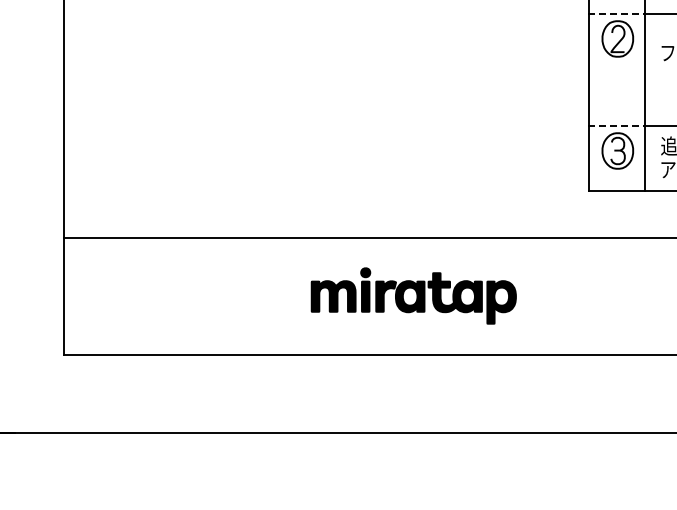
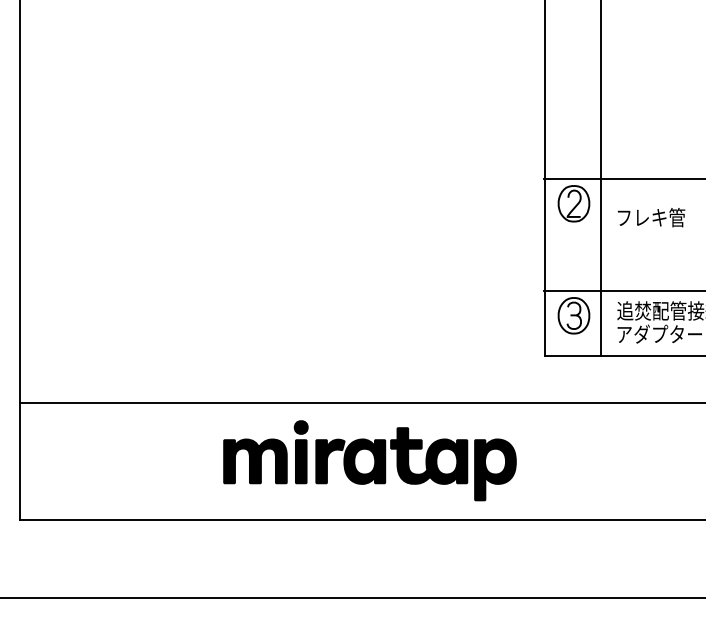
line: (617, 13) -> (573, 178), dashed -> solid
line: (617, 125) -> (573, 290), dashed -> solid
part: (413, 295) -> (369, 460), size x1.43

